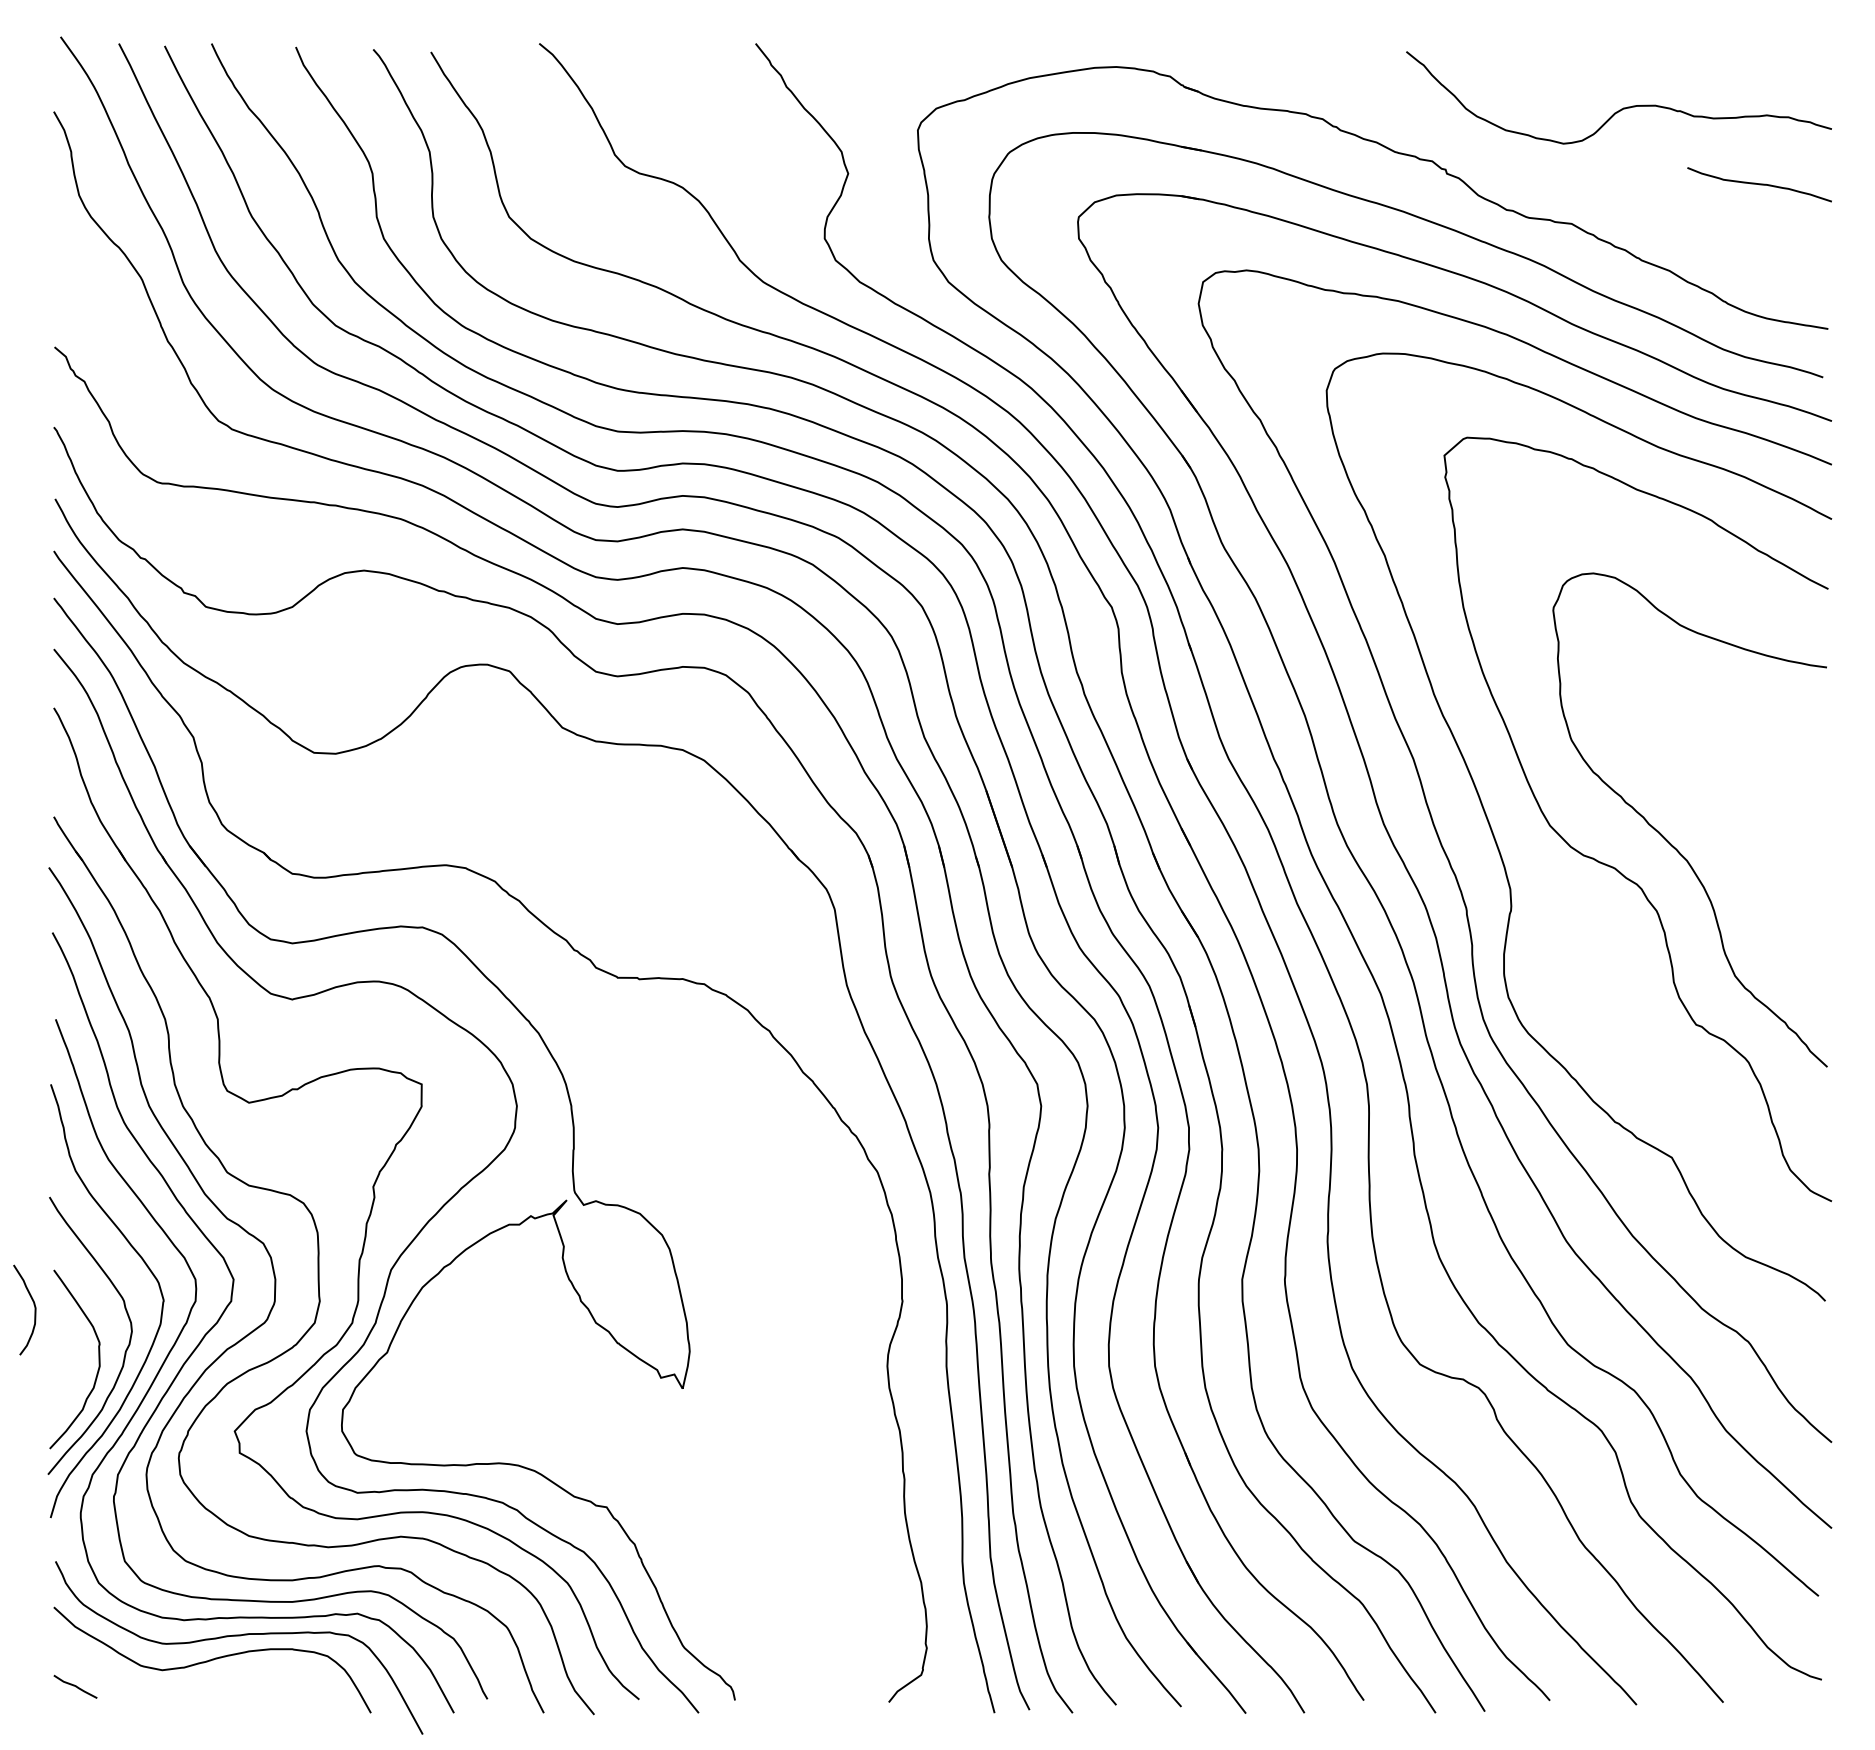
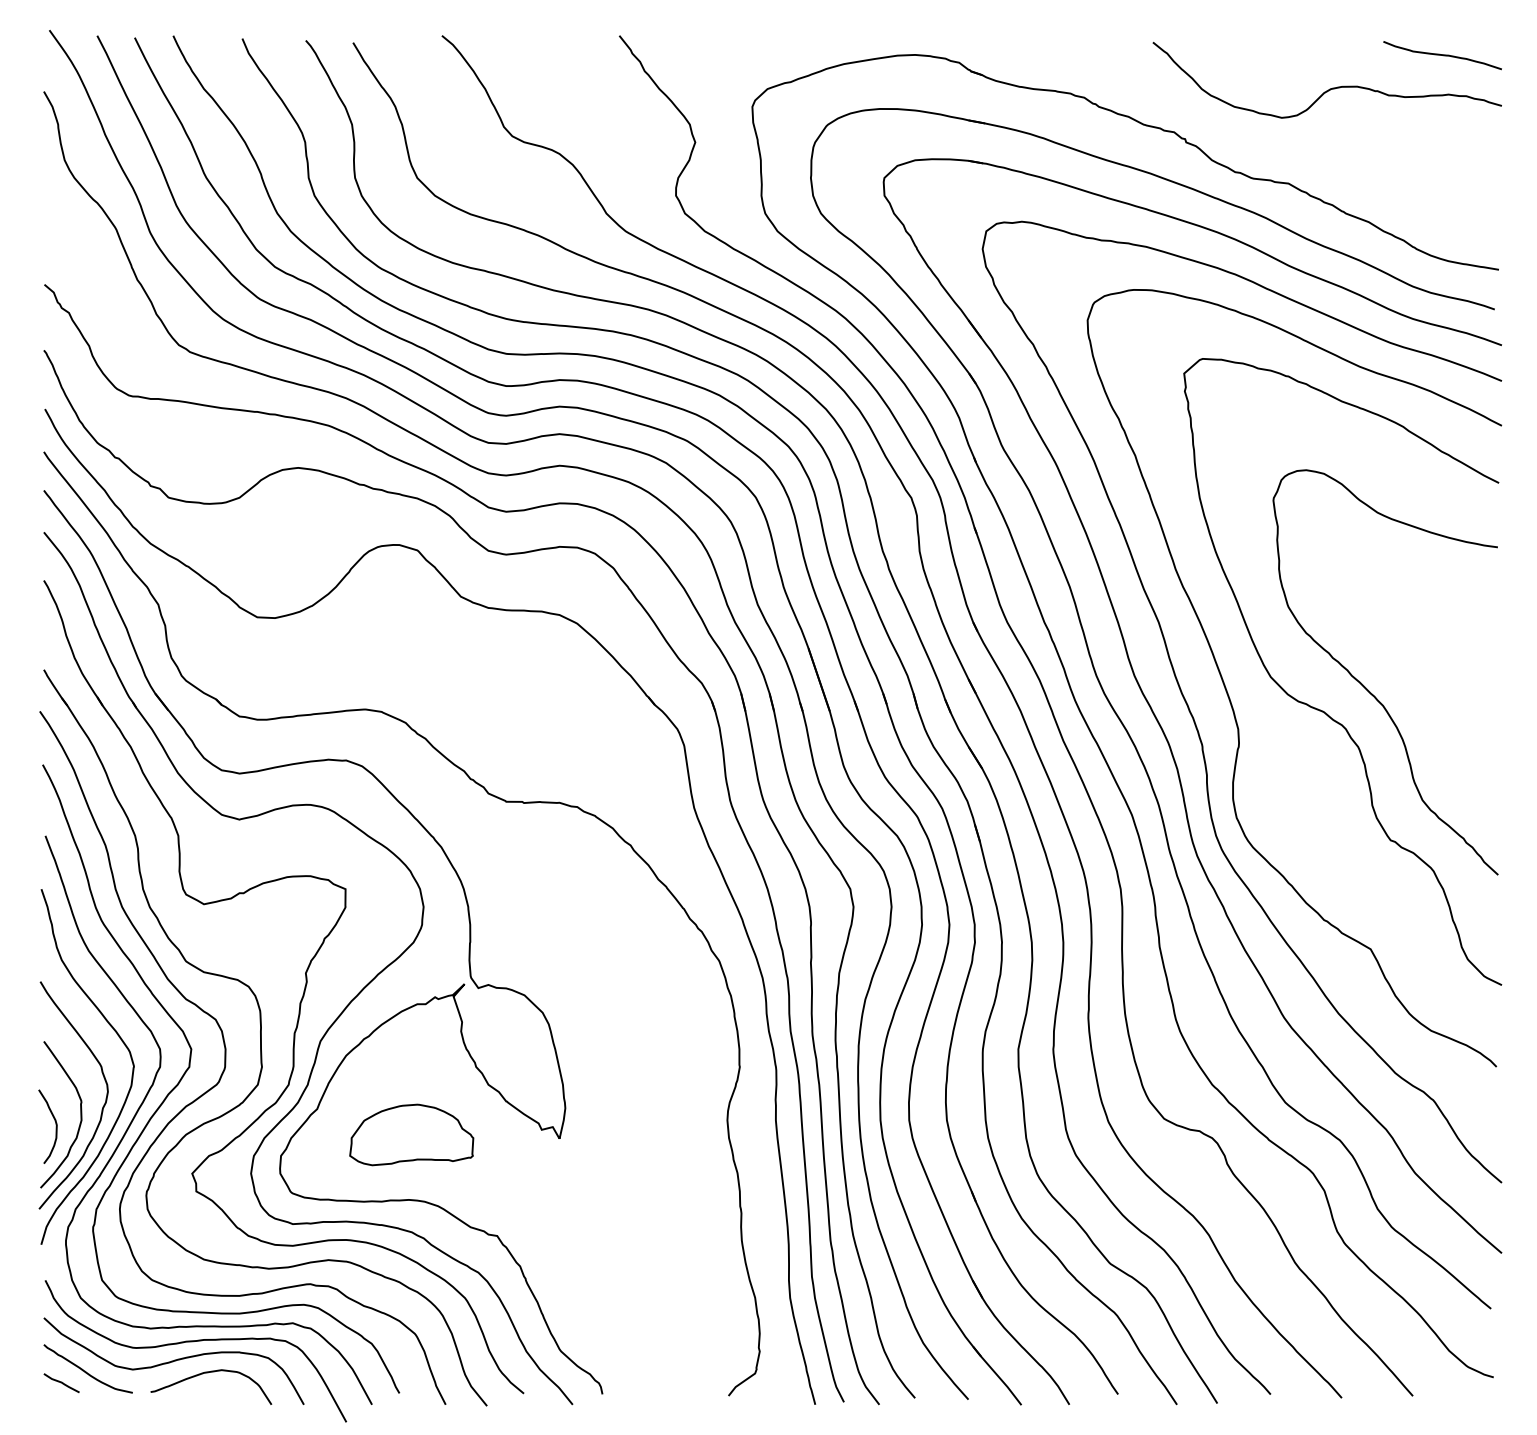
curve: (1759, 184) -> (1442, 55), moved
curve: (34, 1309) -> (55, 1126), moved
part: (502, 1383) -> (411, 1134), added
curve: (105, 1672) -> (86, 1371), added
curve: (255, 1674) -> (209, 1373), added

